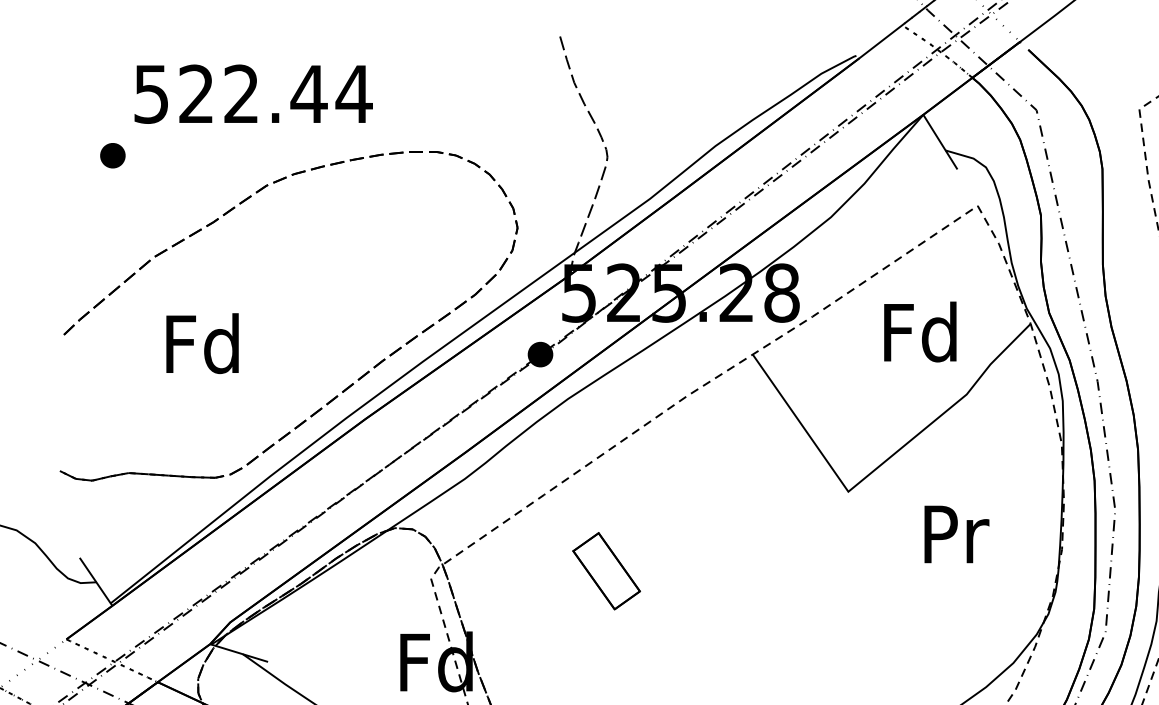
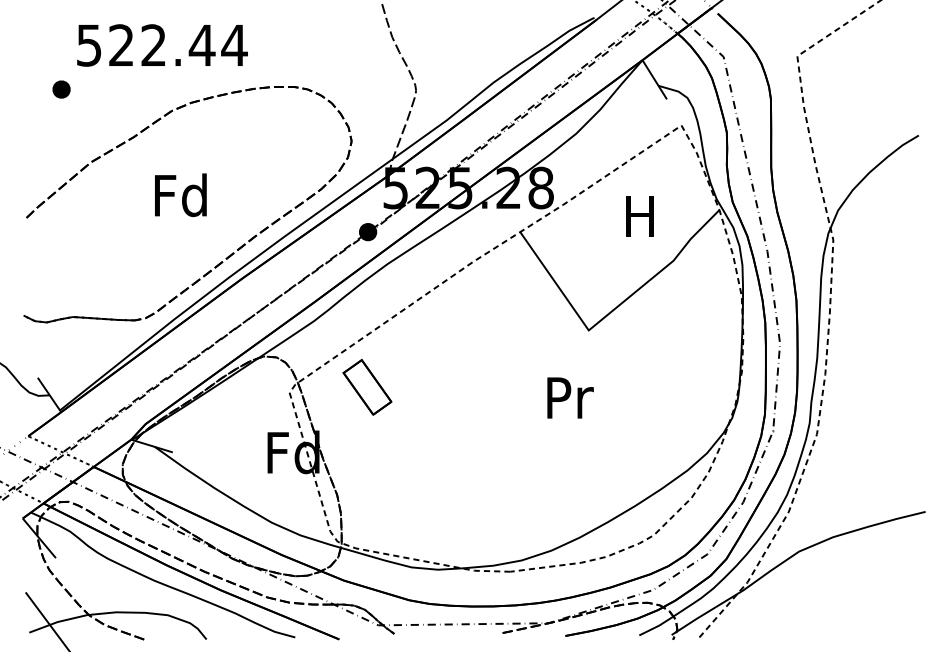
text: (920, 331) -> (640, 215), Fd -> H
text: (202, 342) -> (180, 194), moved
text: (956, 533) -> (570, 397), moved
part: (606, 571) -> (367, 387), moved

